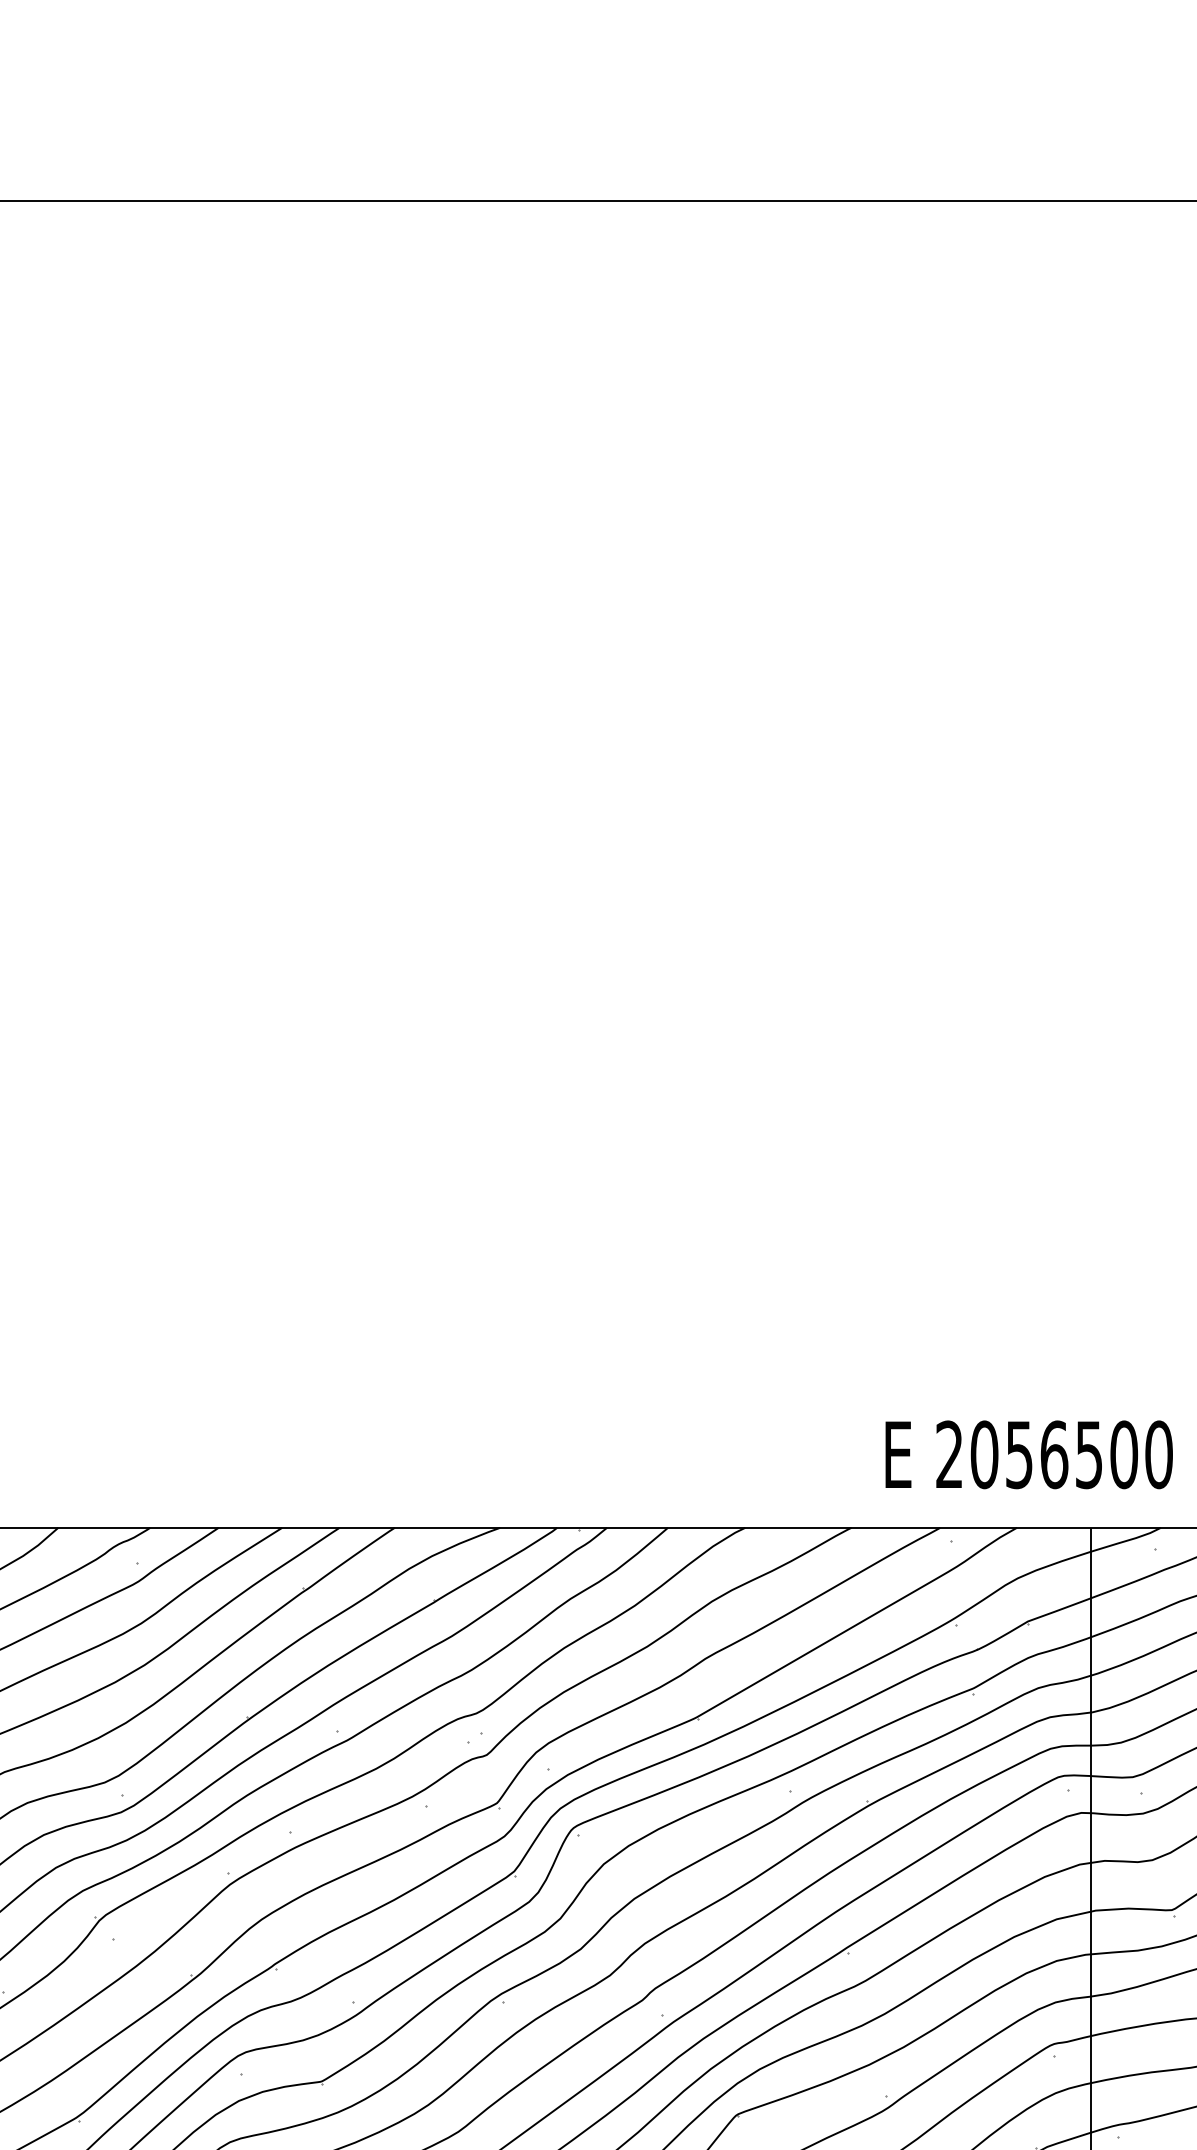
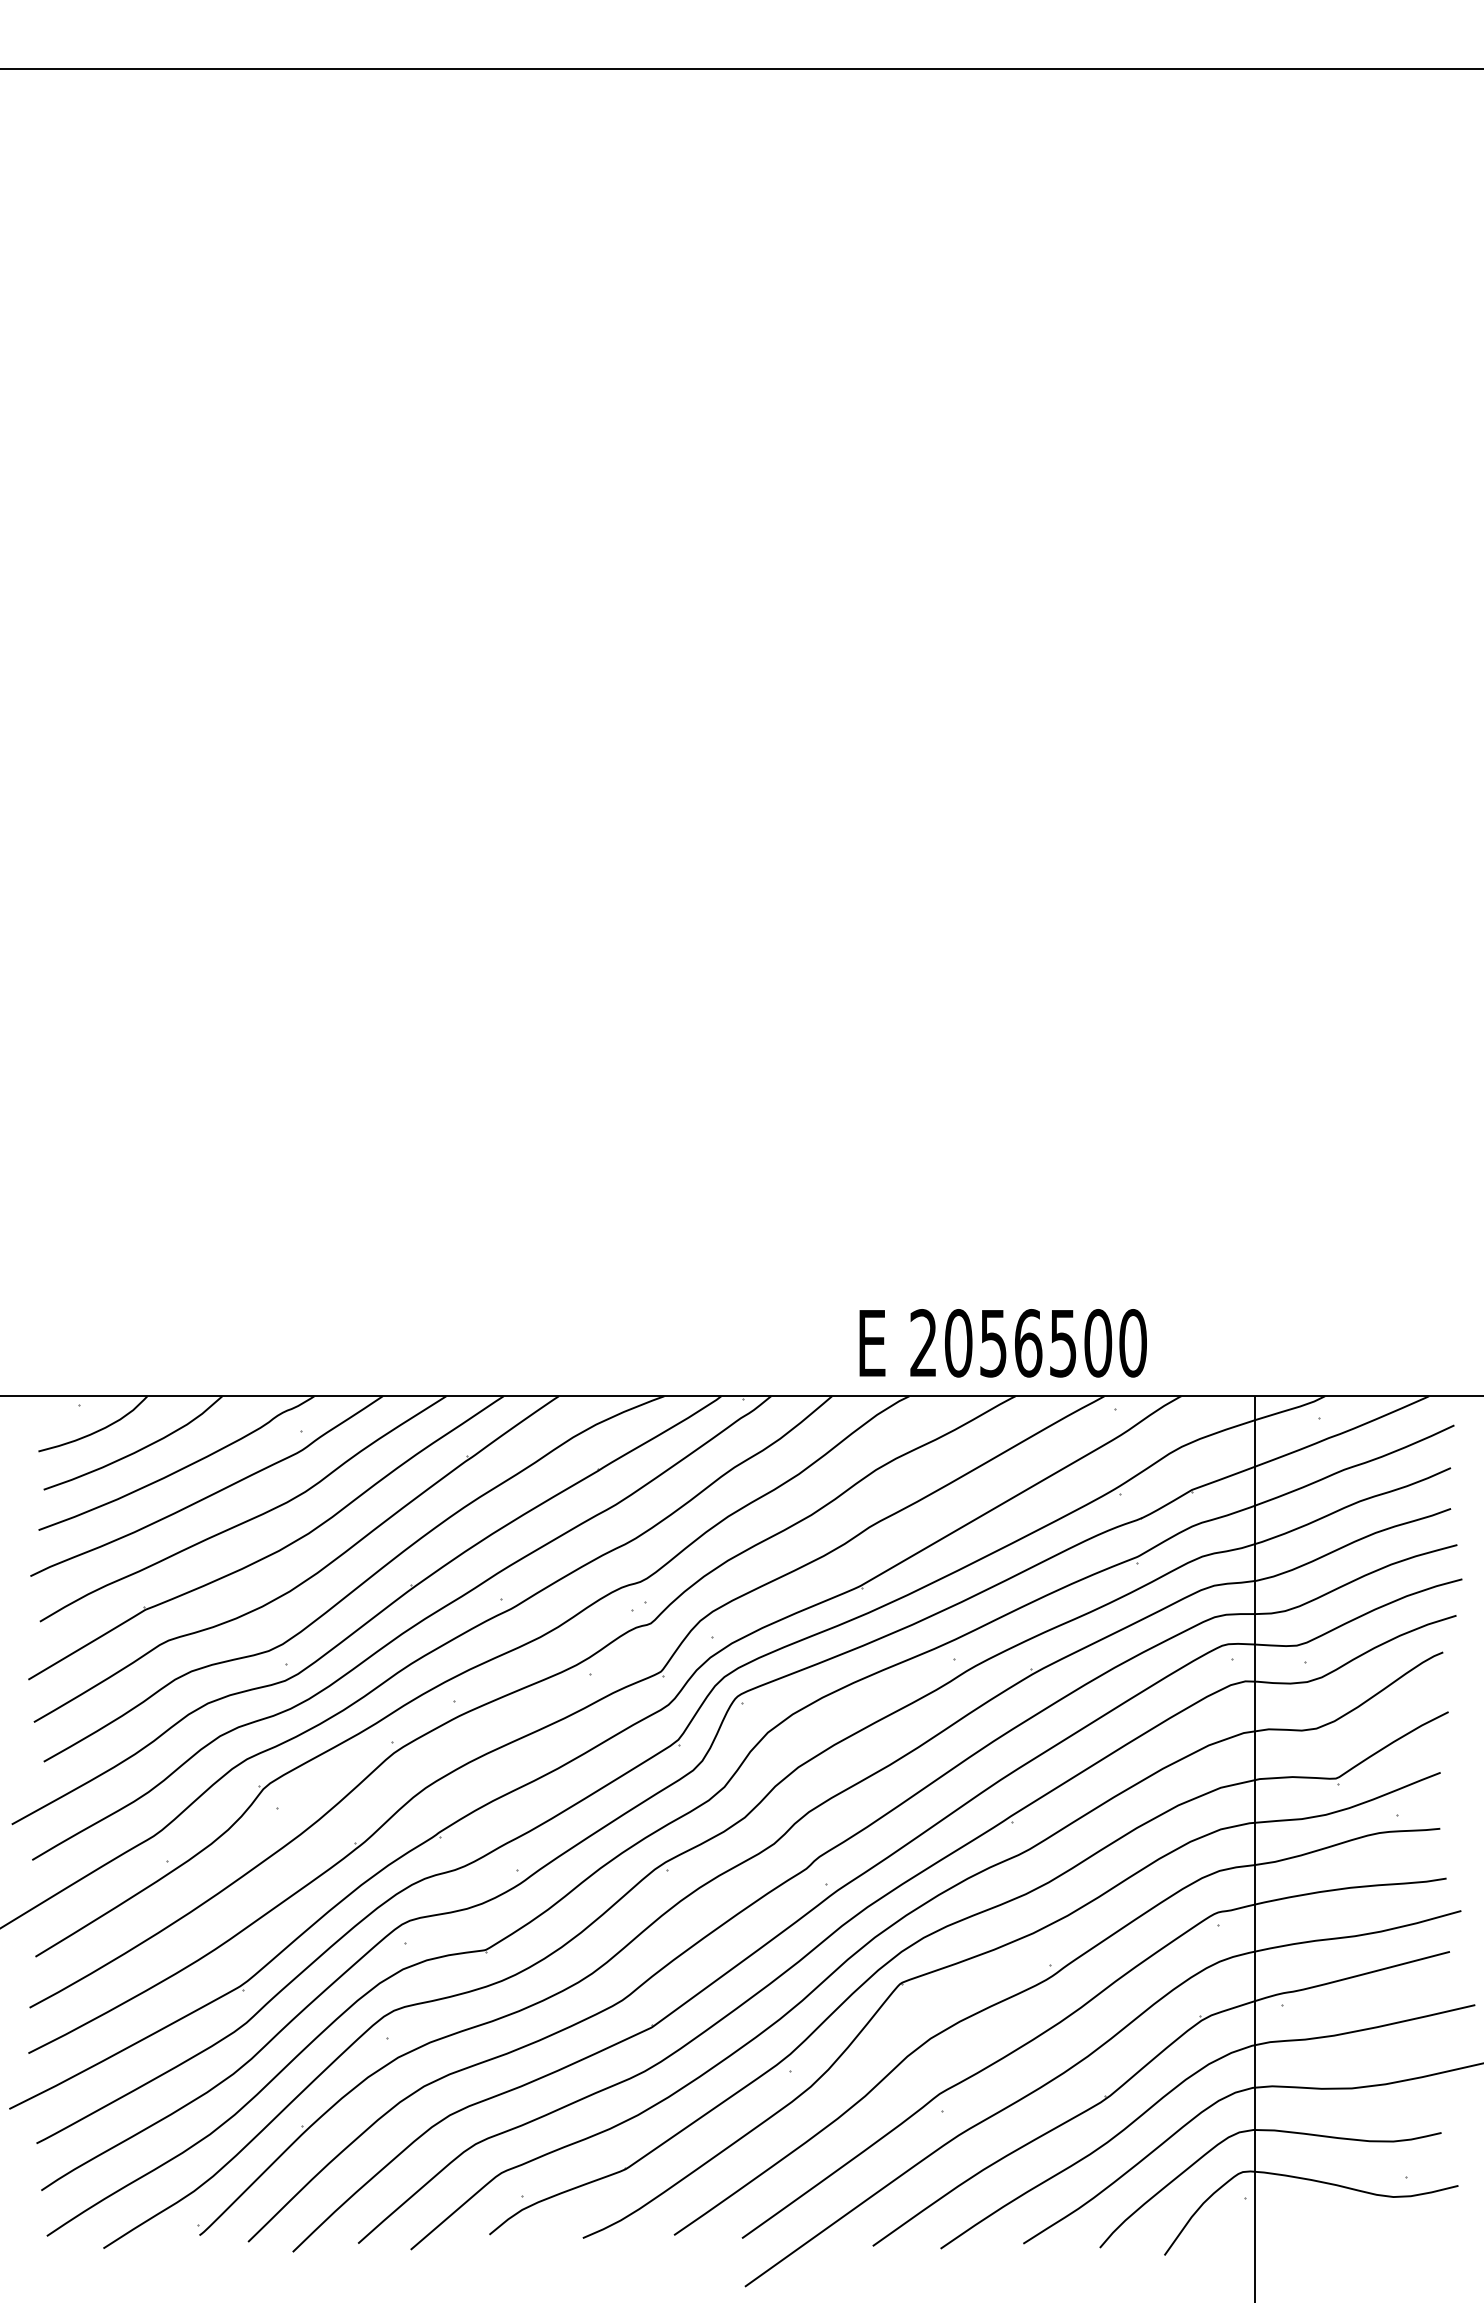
text: (1028, 1455) -> (1002, 1343), moved

